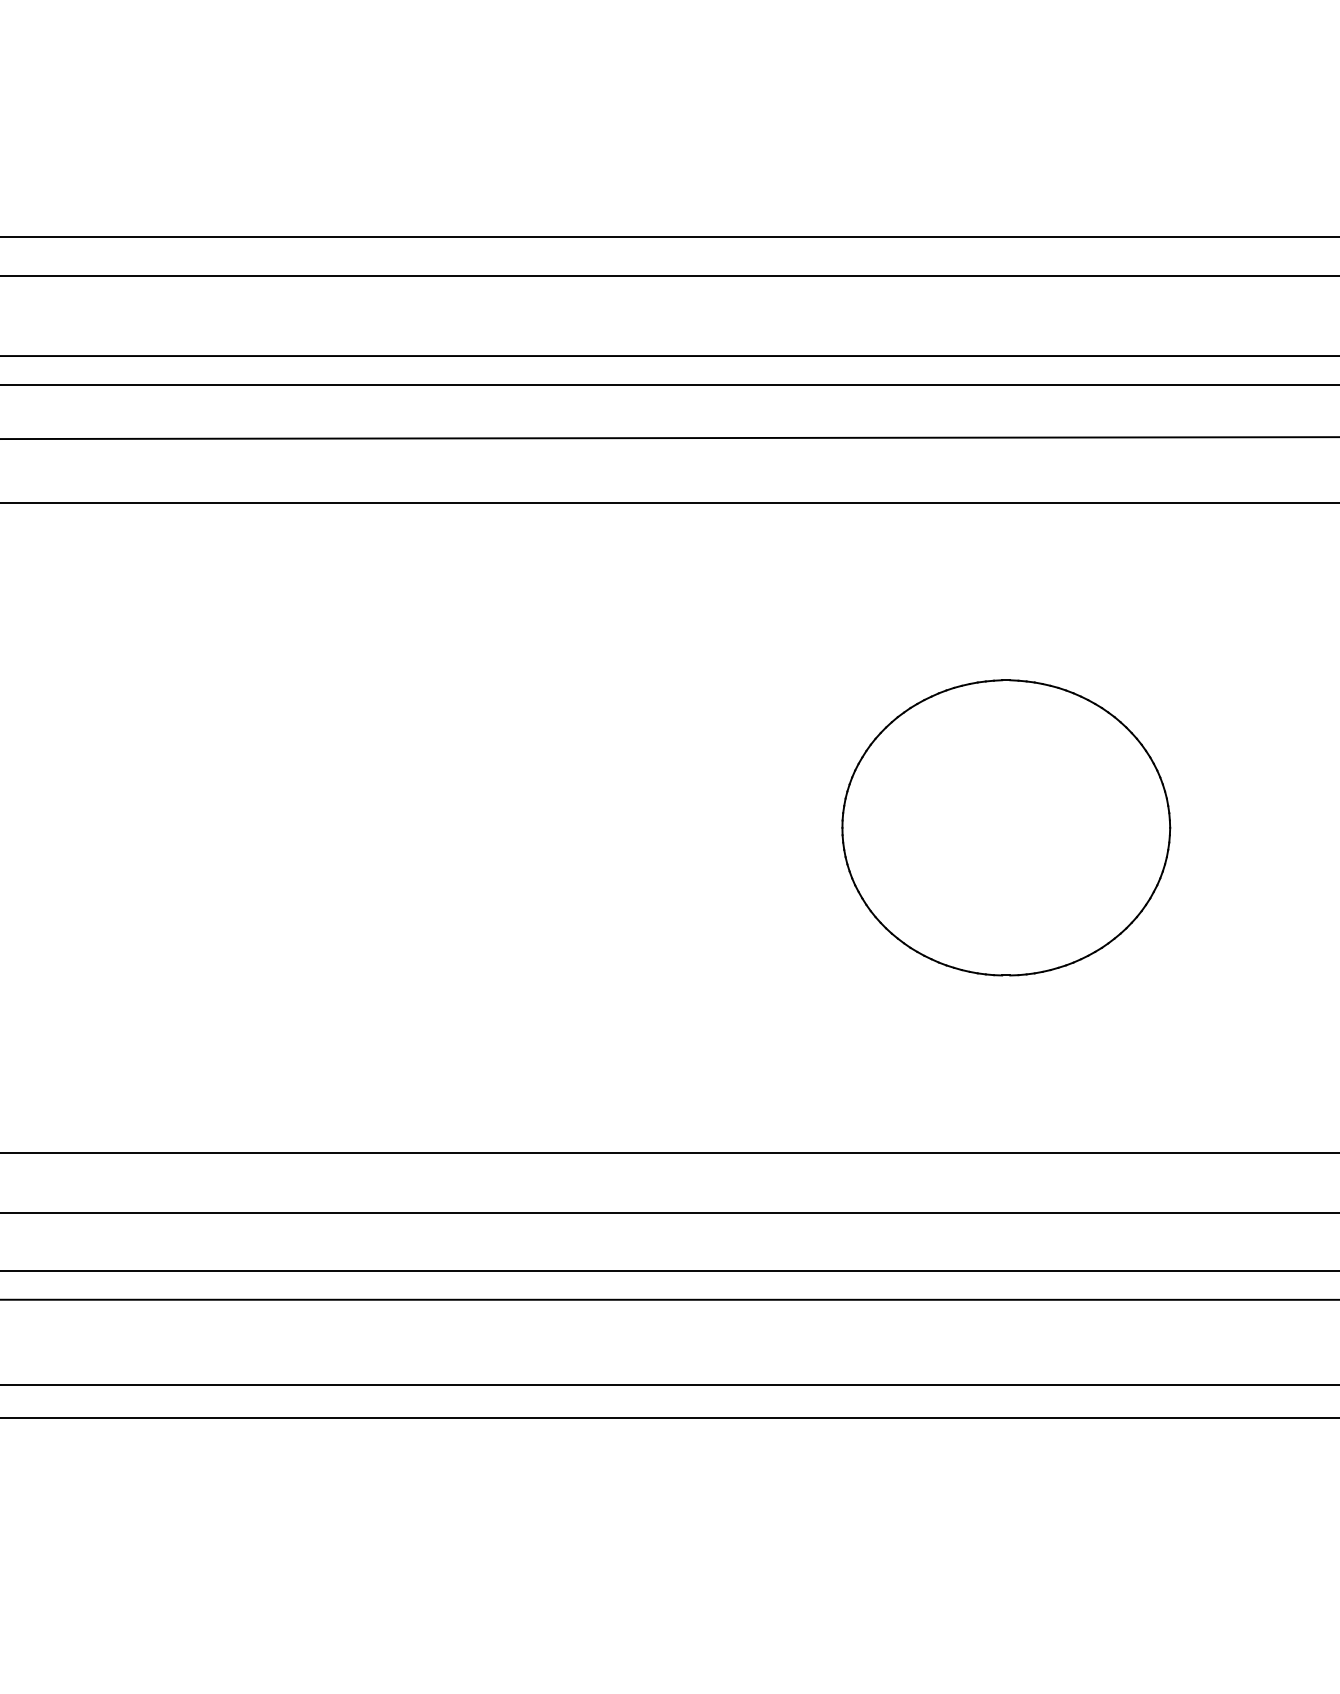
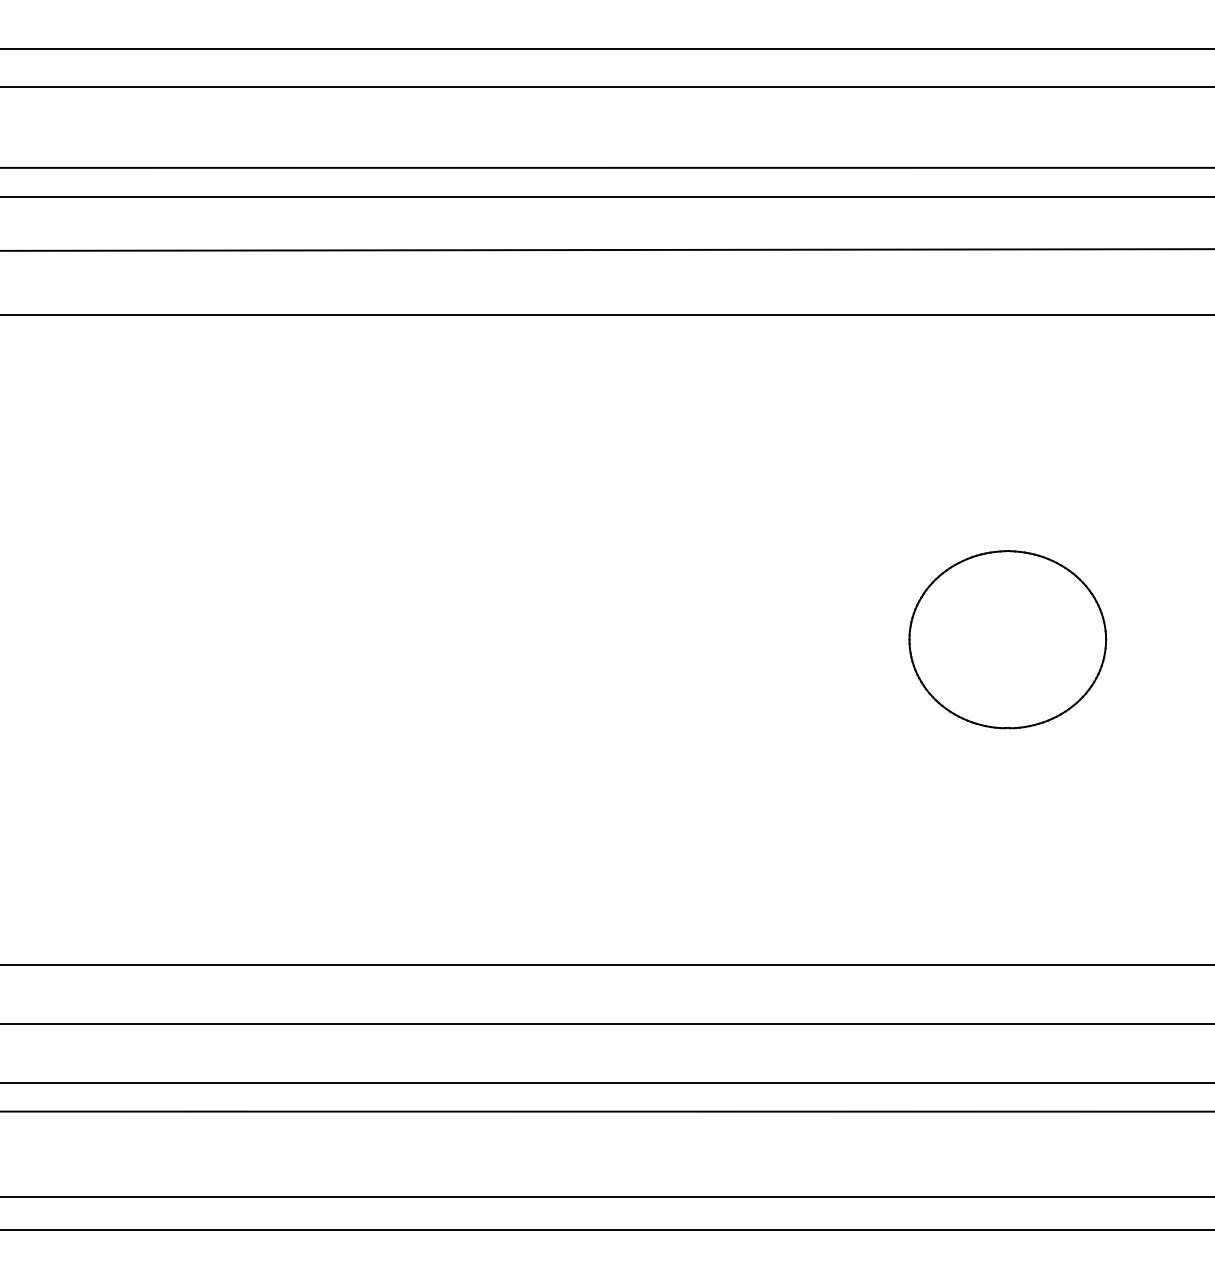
part: (1006, 827) -> (1007, 639), size x0.6

